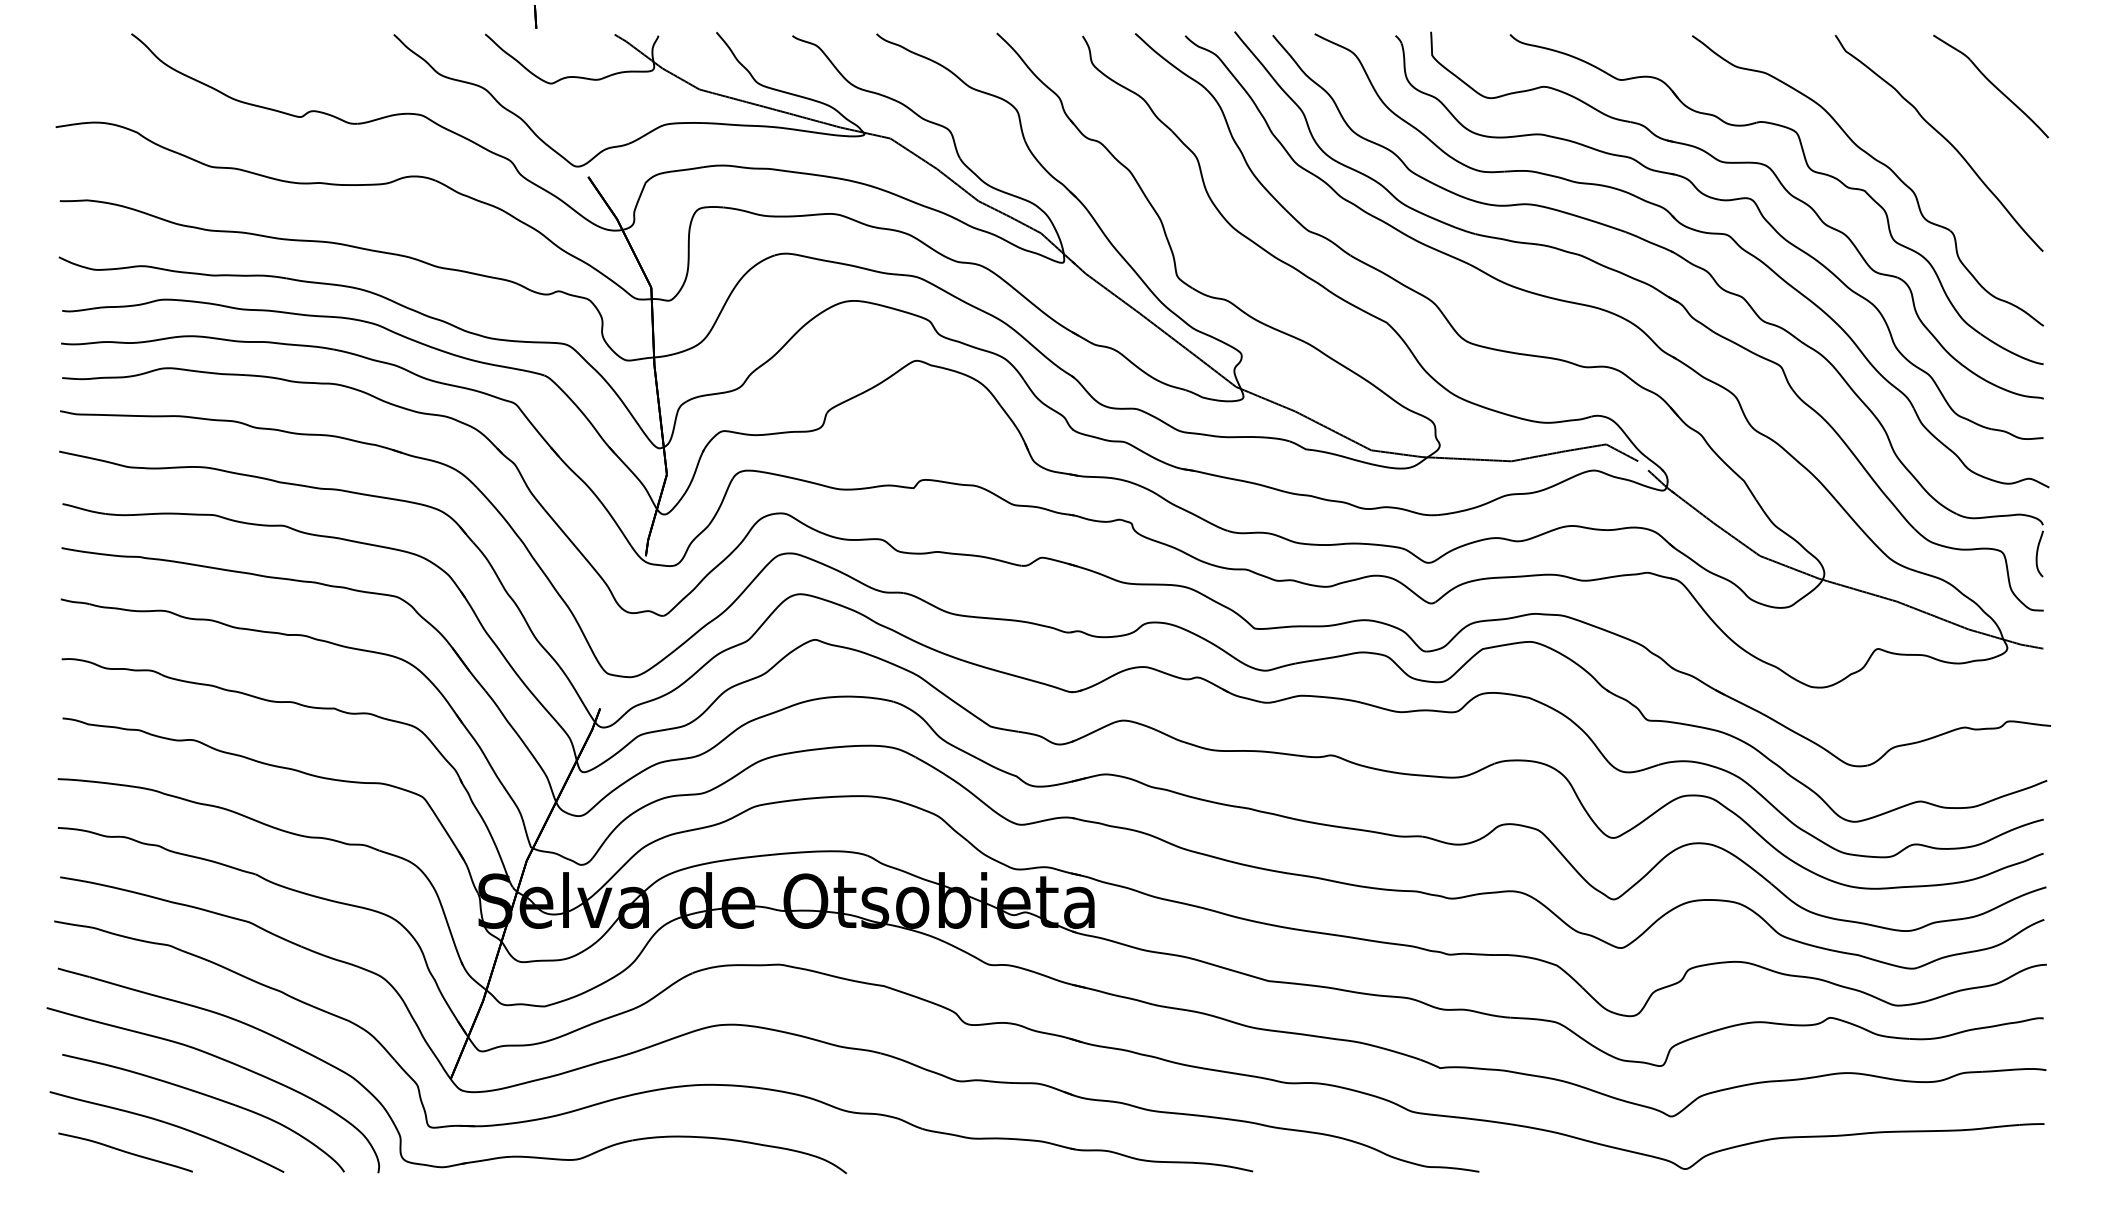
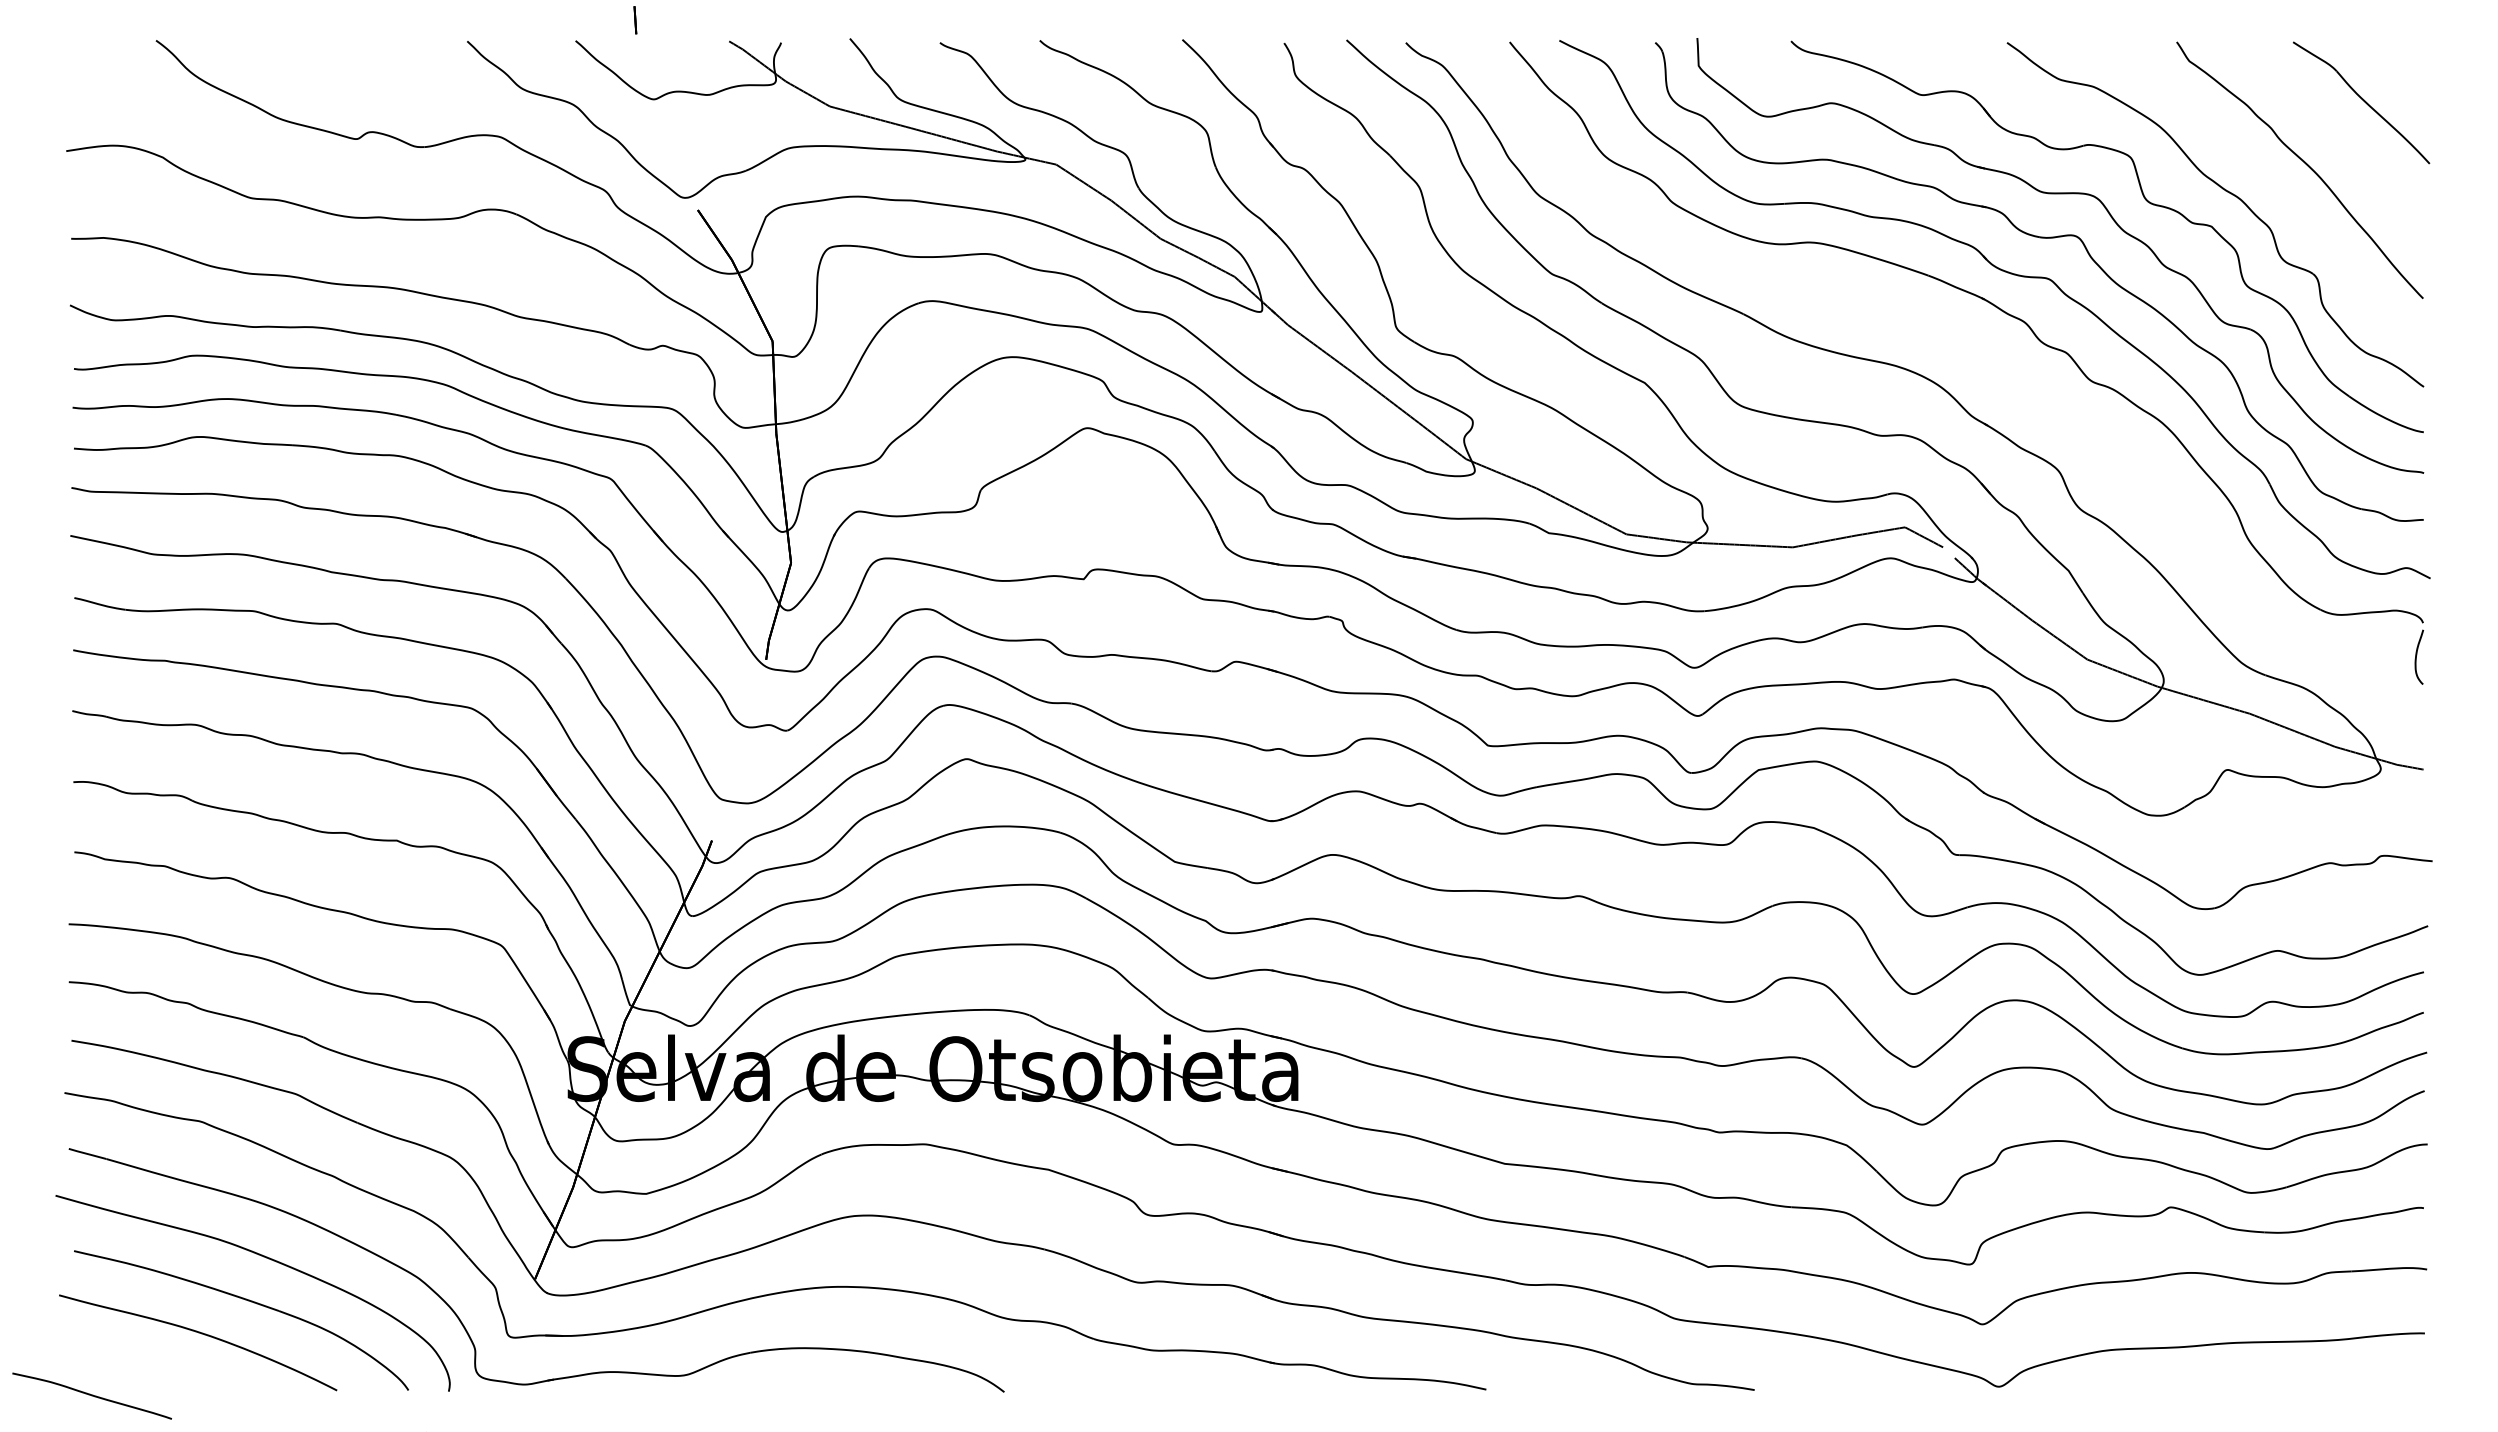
part: (1658, 291) -> (1967, 346), removed
curve: (125, 1152) -> (91, 1395), moved

